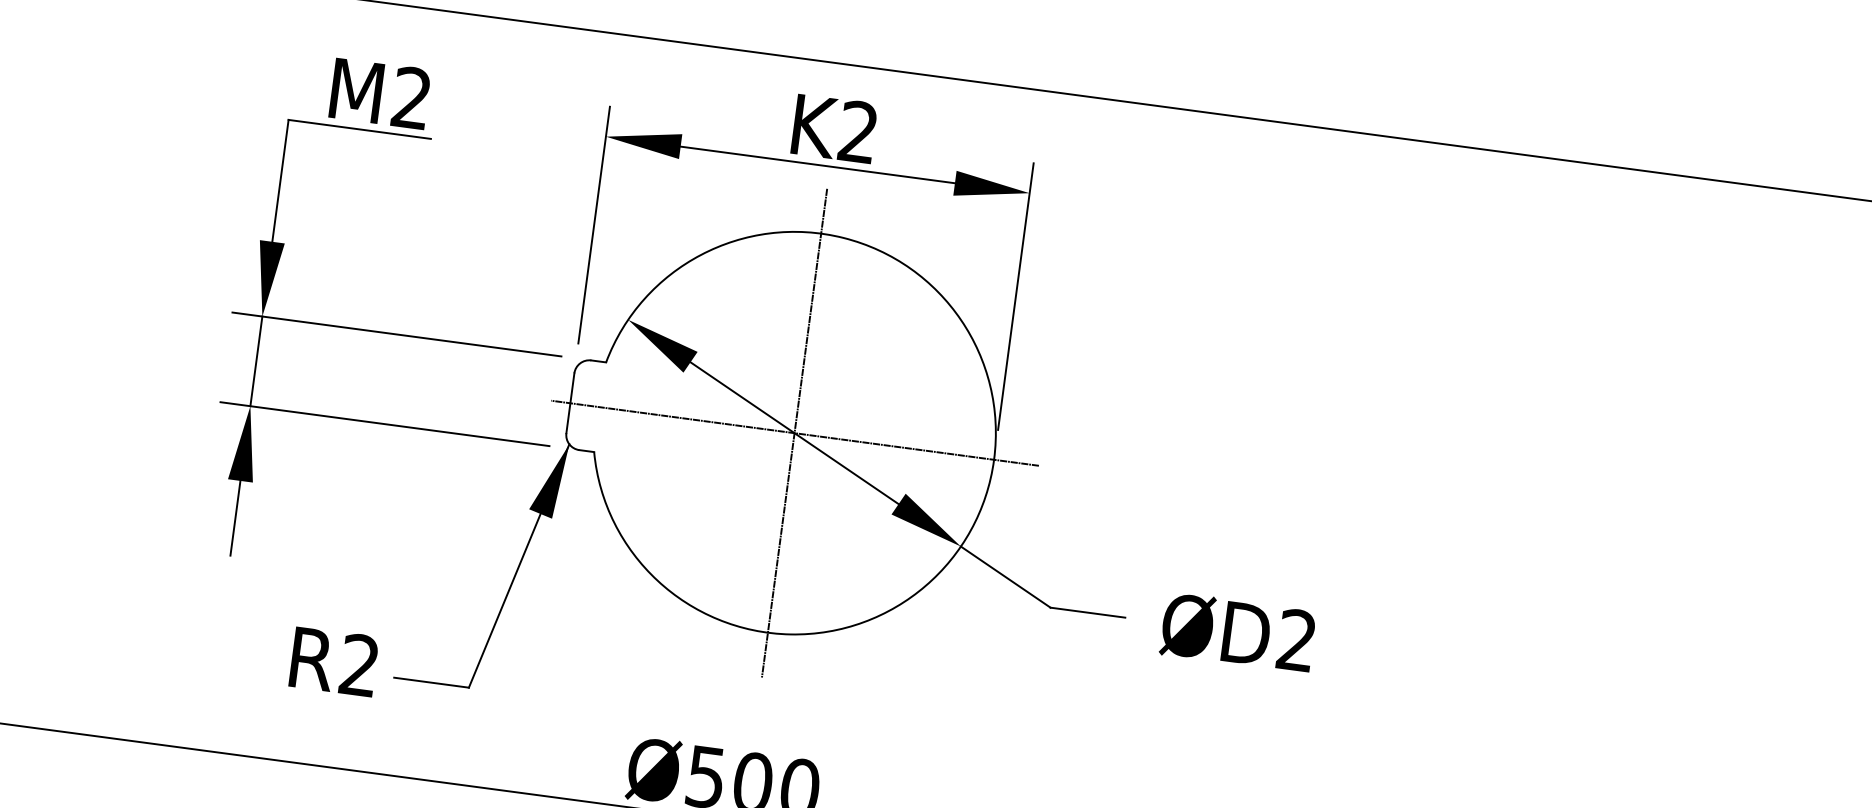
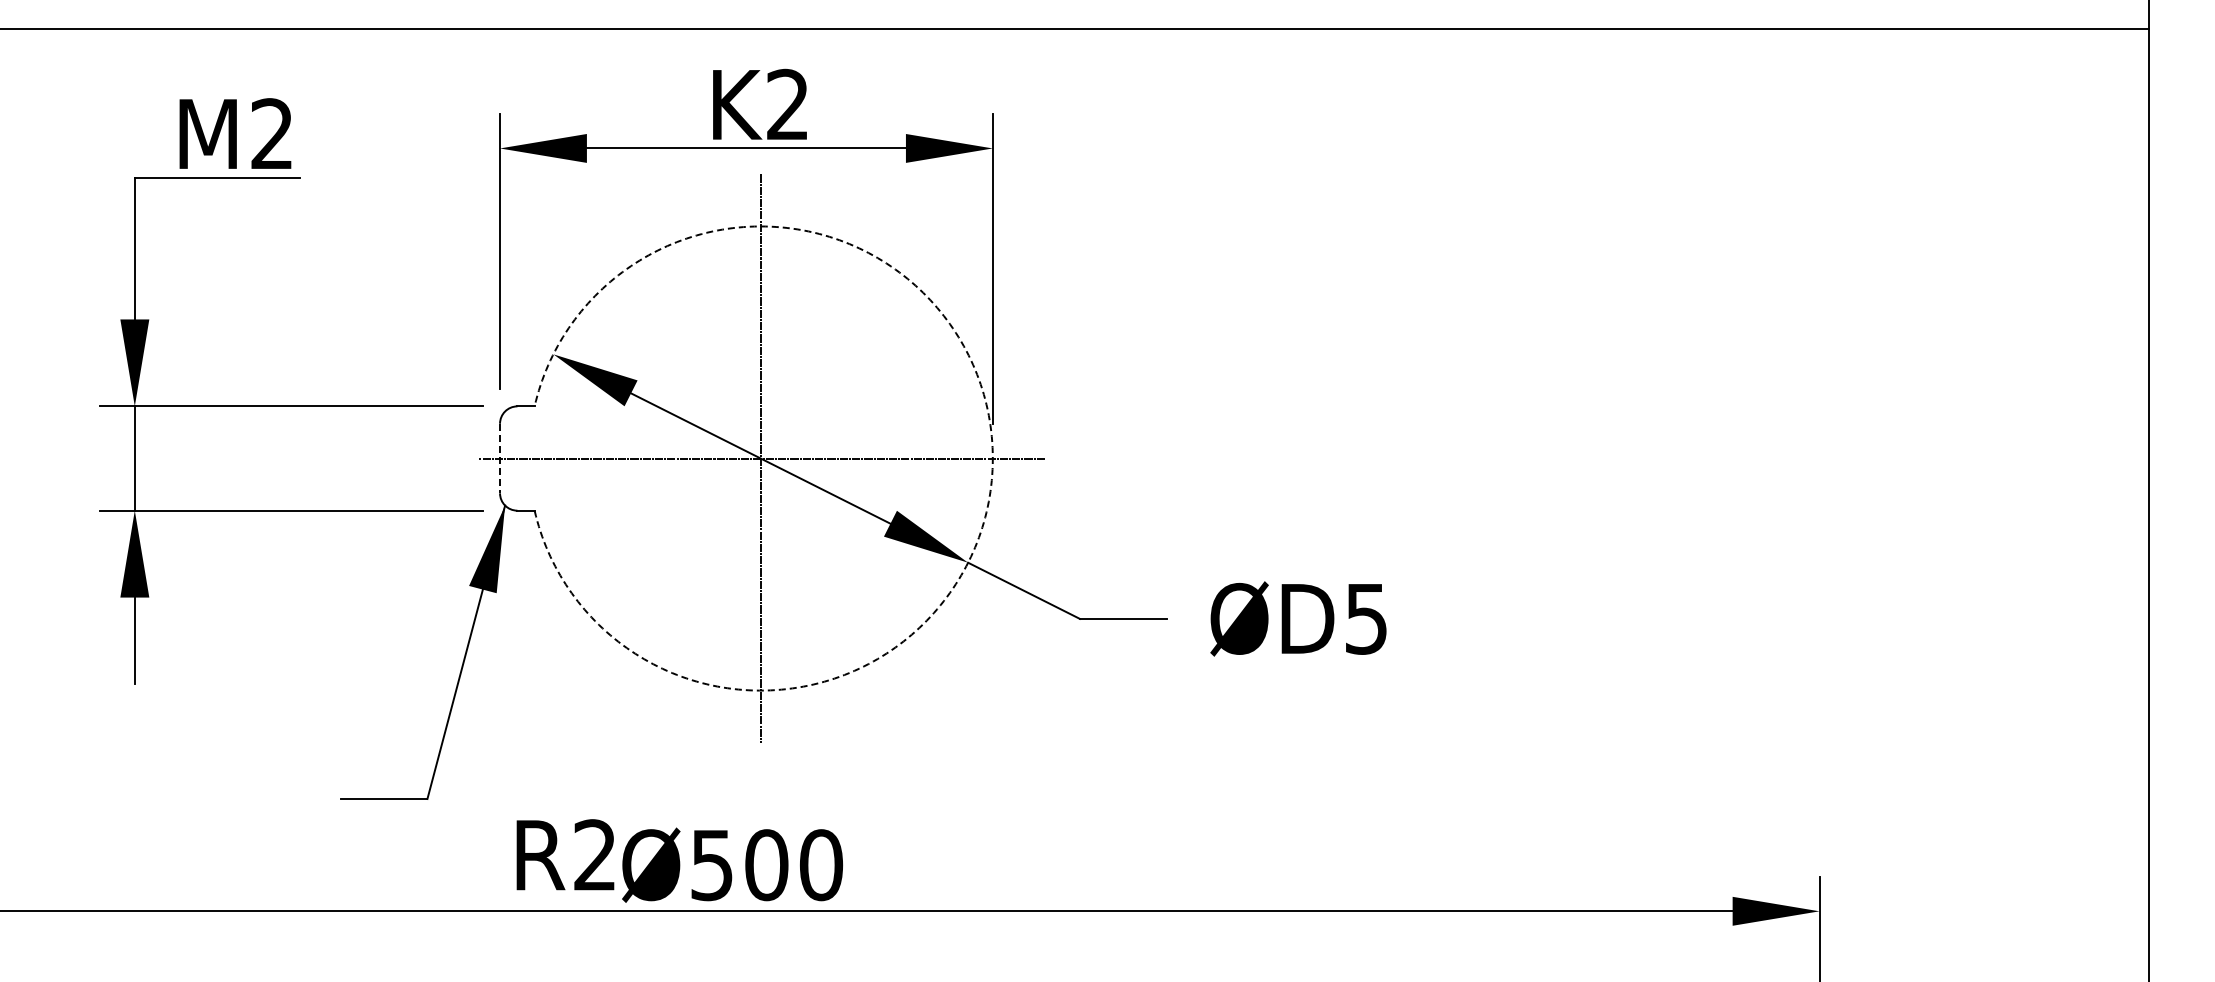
line: (570, 403) -> (500, 458), solid -> dashed
arc: (993, 459) -> (992, 458), solid -> dashed
text: (1296, 640) -> (1365, 618), ØD2 -> ØD5
text: (334, 661) -> (565, 854), moved

